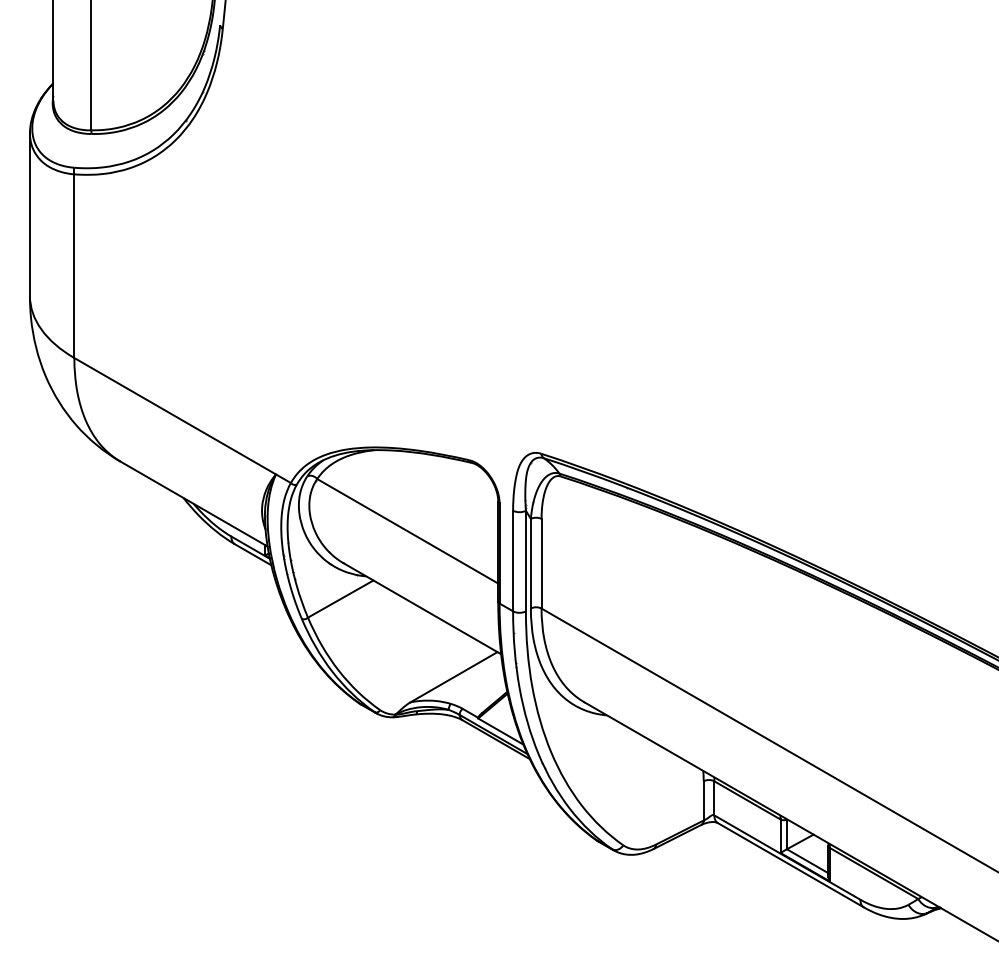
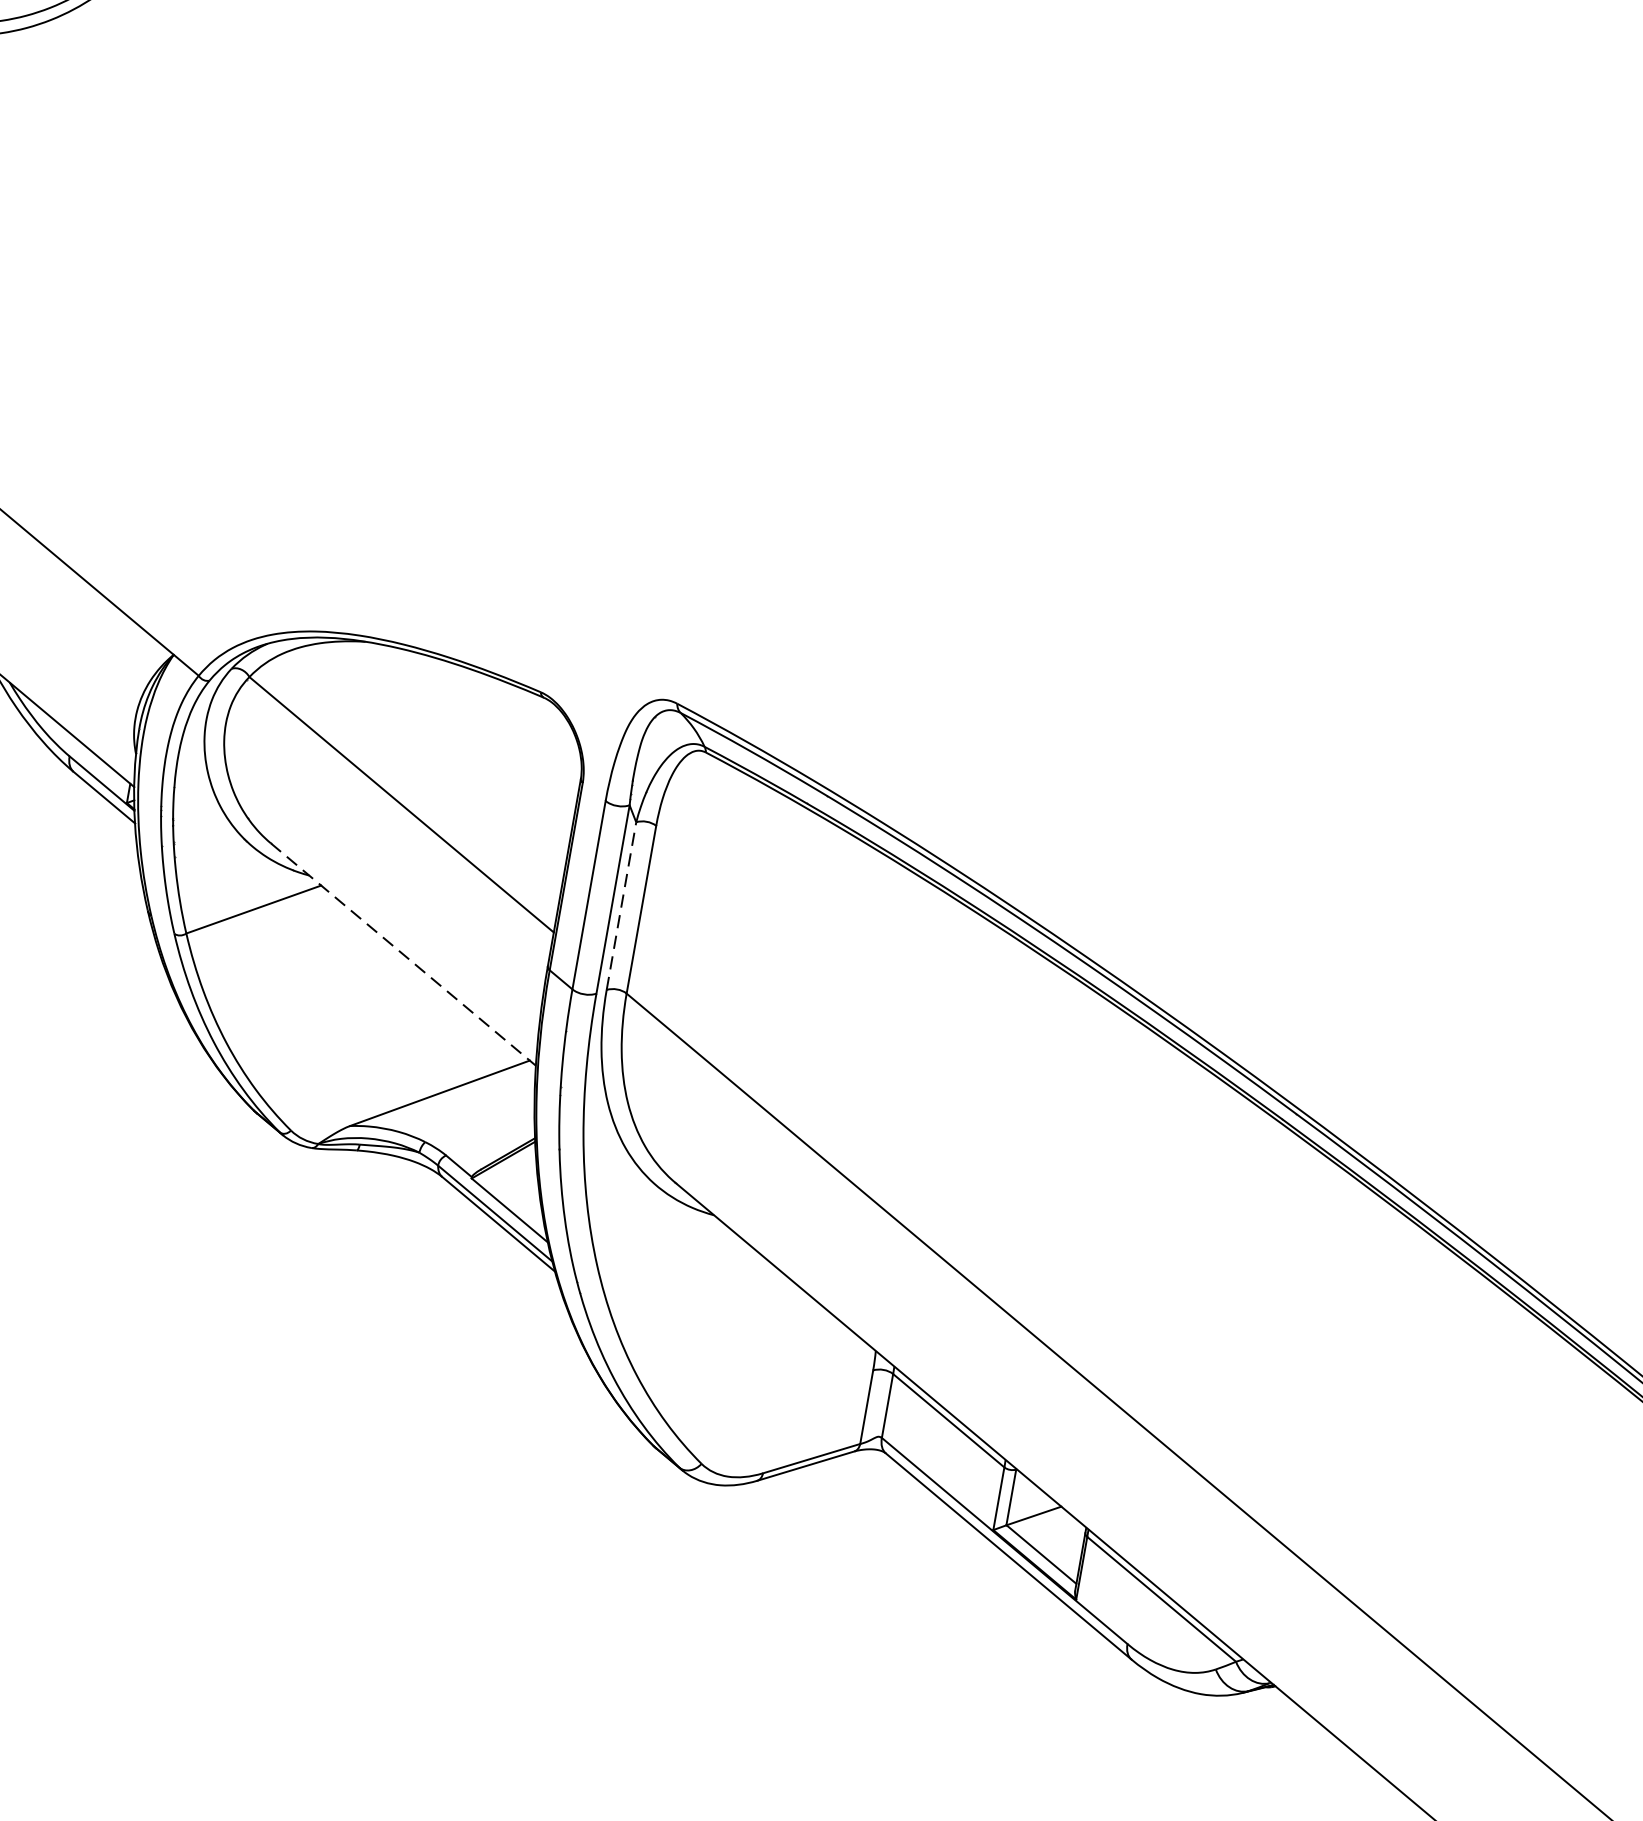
line: (530, 563) -> (620, 905), solid -> dashed
line: (422, 608) -> (403, 954), solid -> dashed

